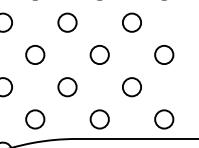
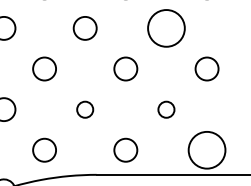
circle: (131, 22) -> (165, 28), size x1.6
circle: (67, 87) -> (85, 110), size x0.7
circle: (131, 87) -> (165, 110), size x0.7
circle: (164, 119) -> (207, 150), size x1.6

